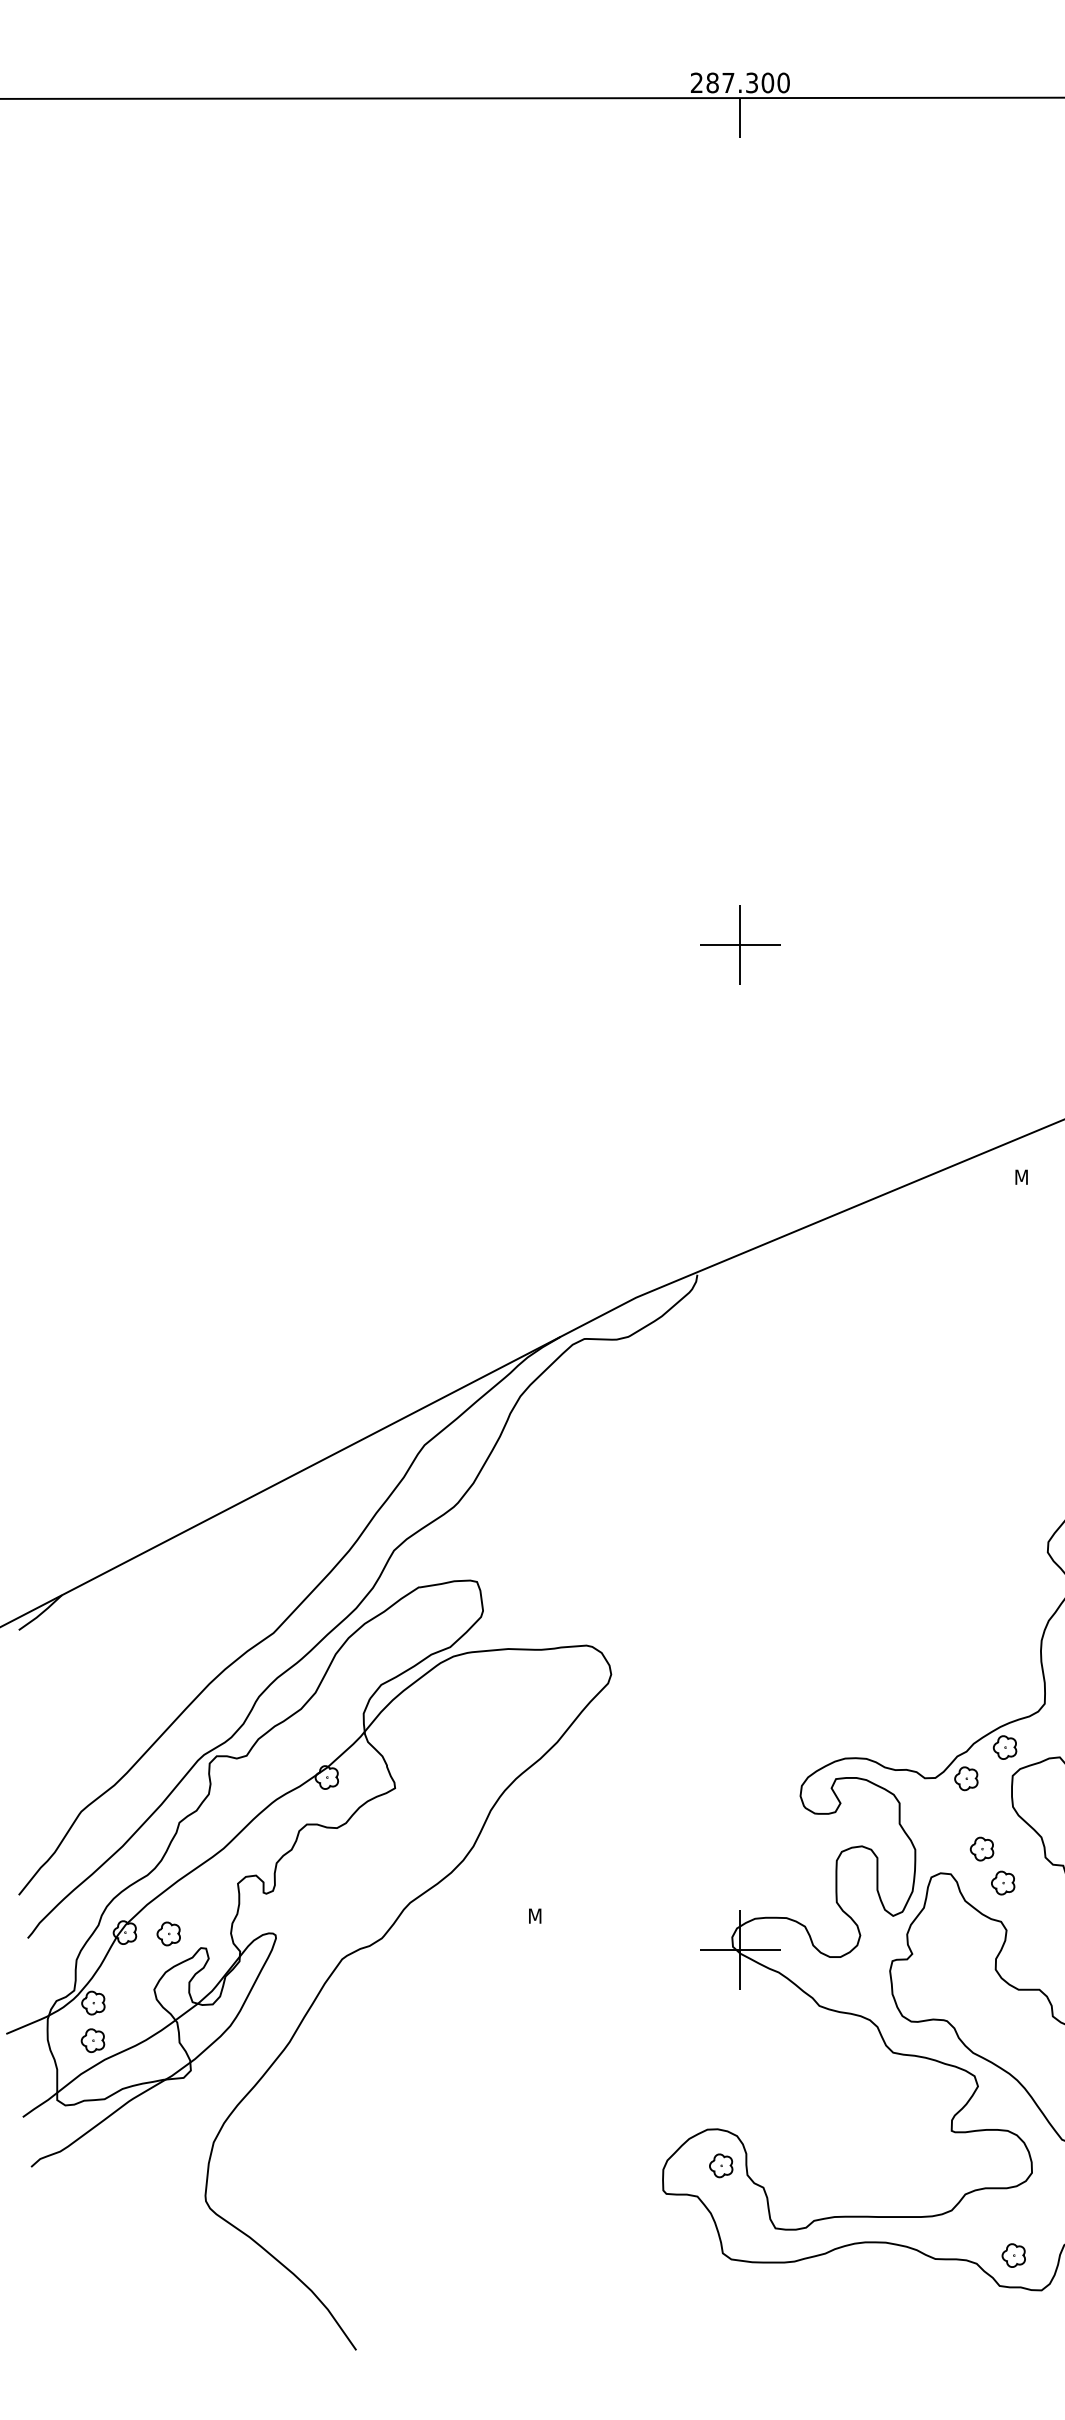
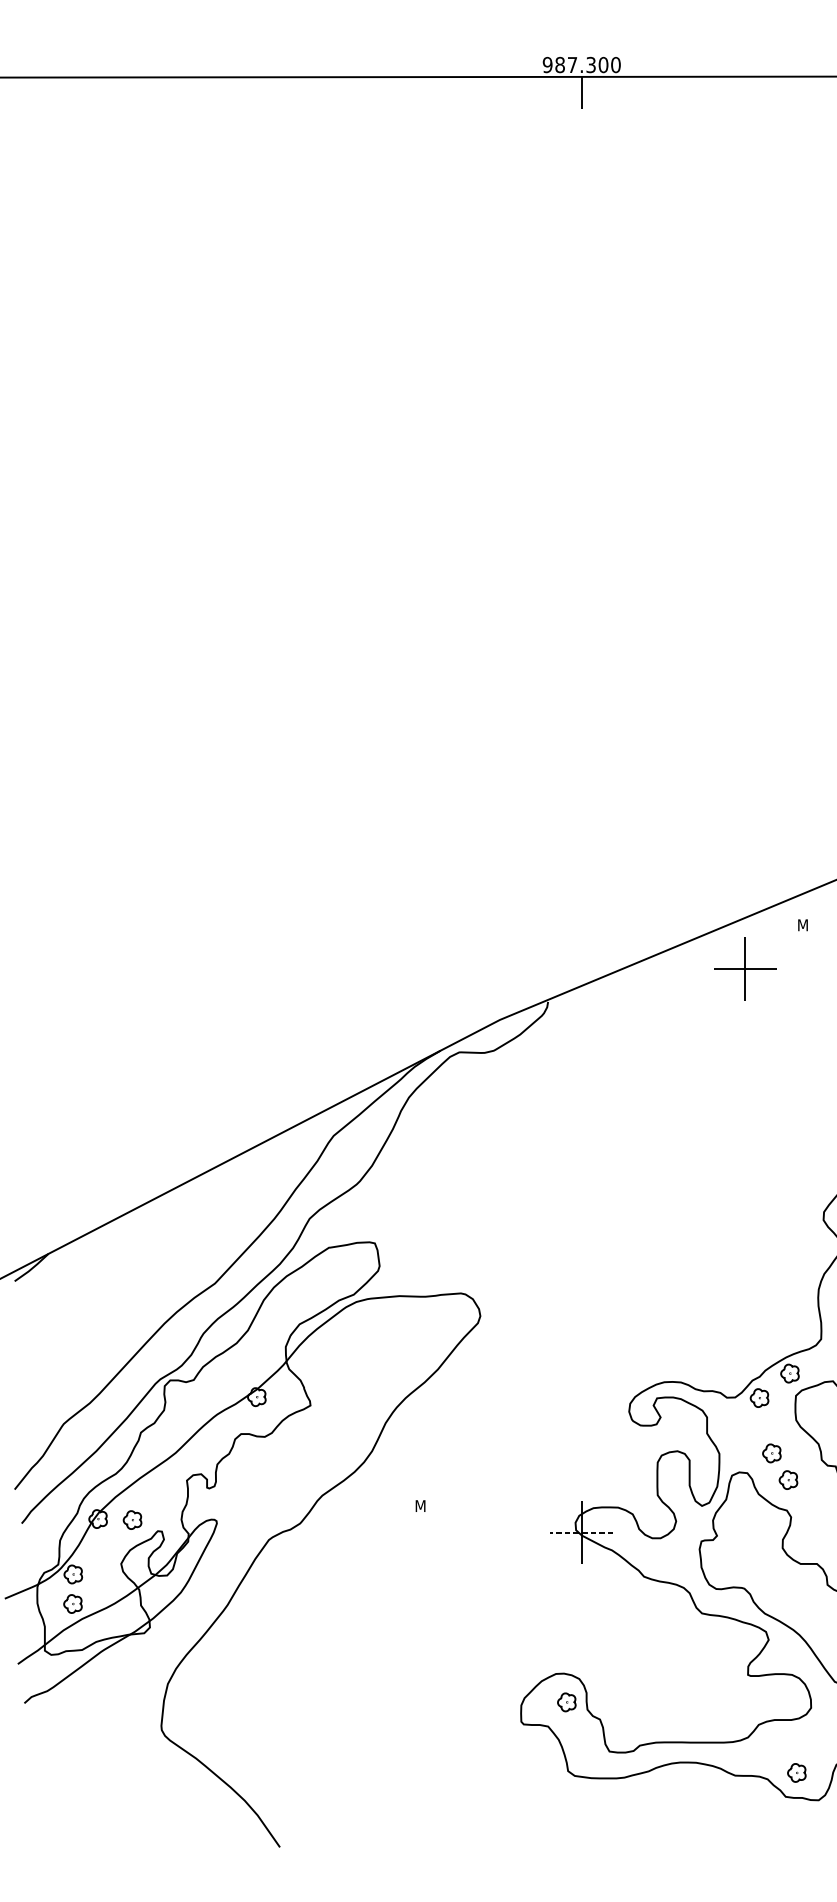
text: (696, 82) -> (547, 64), 287.300 -> 987.300
part: (740, 944) -> (745, 968), moved
line: (739, 1949) -> (581, 1532), solid -> dashed

